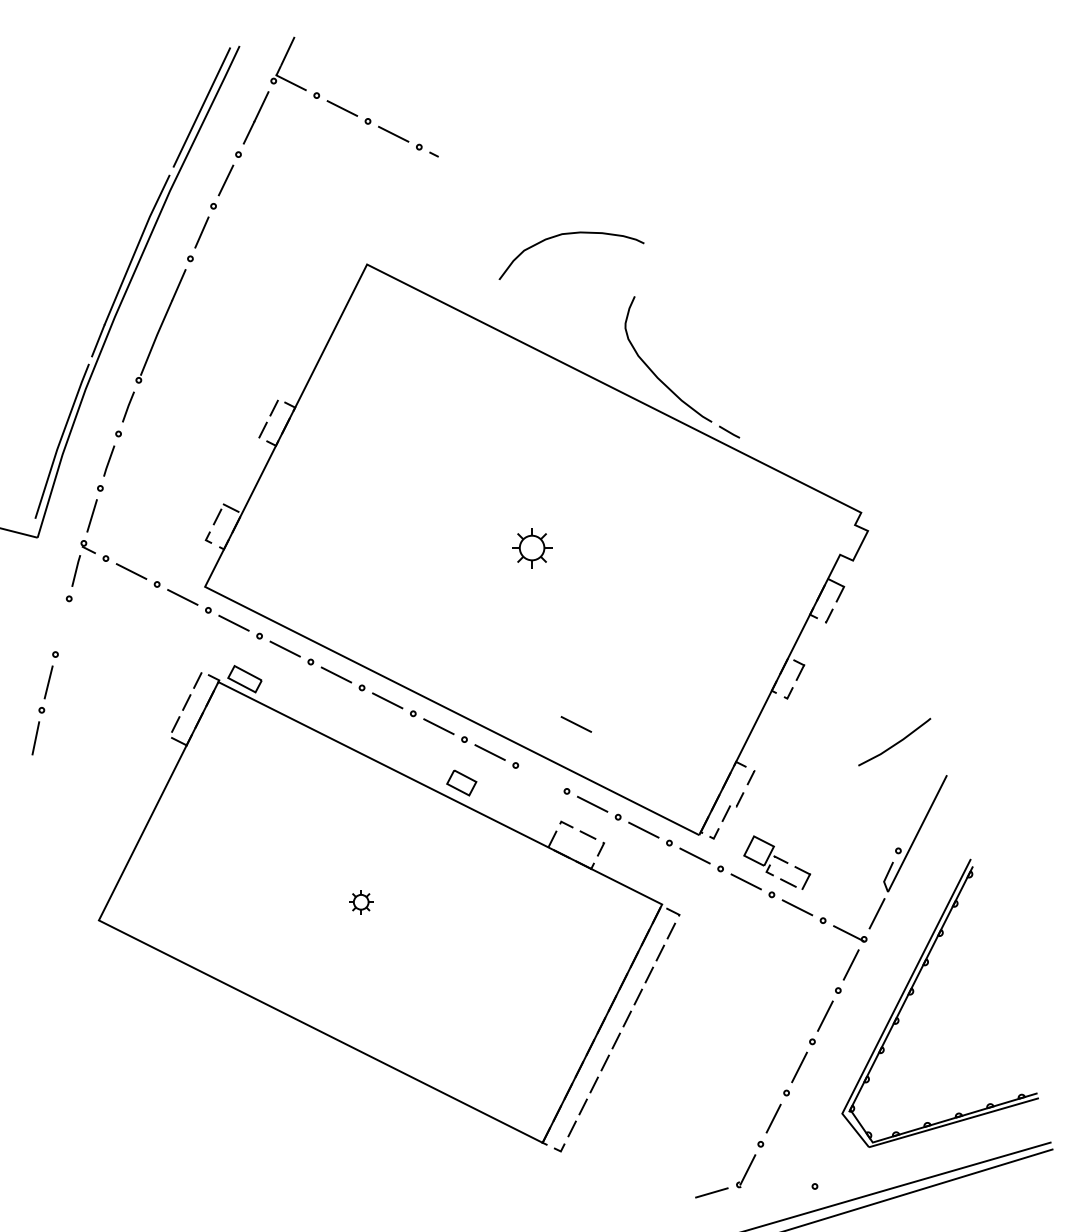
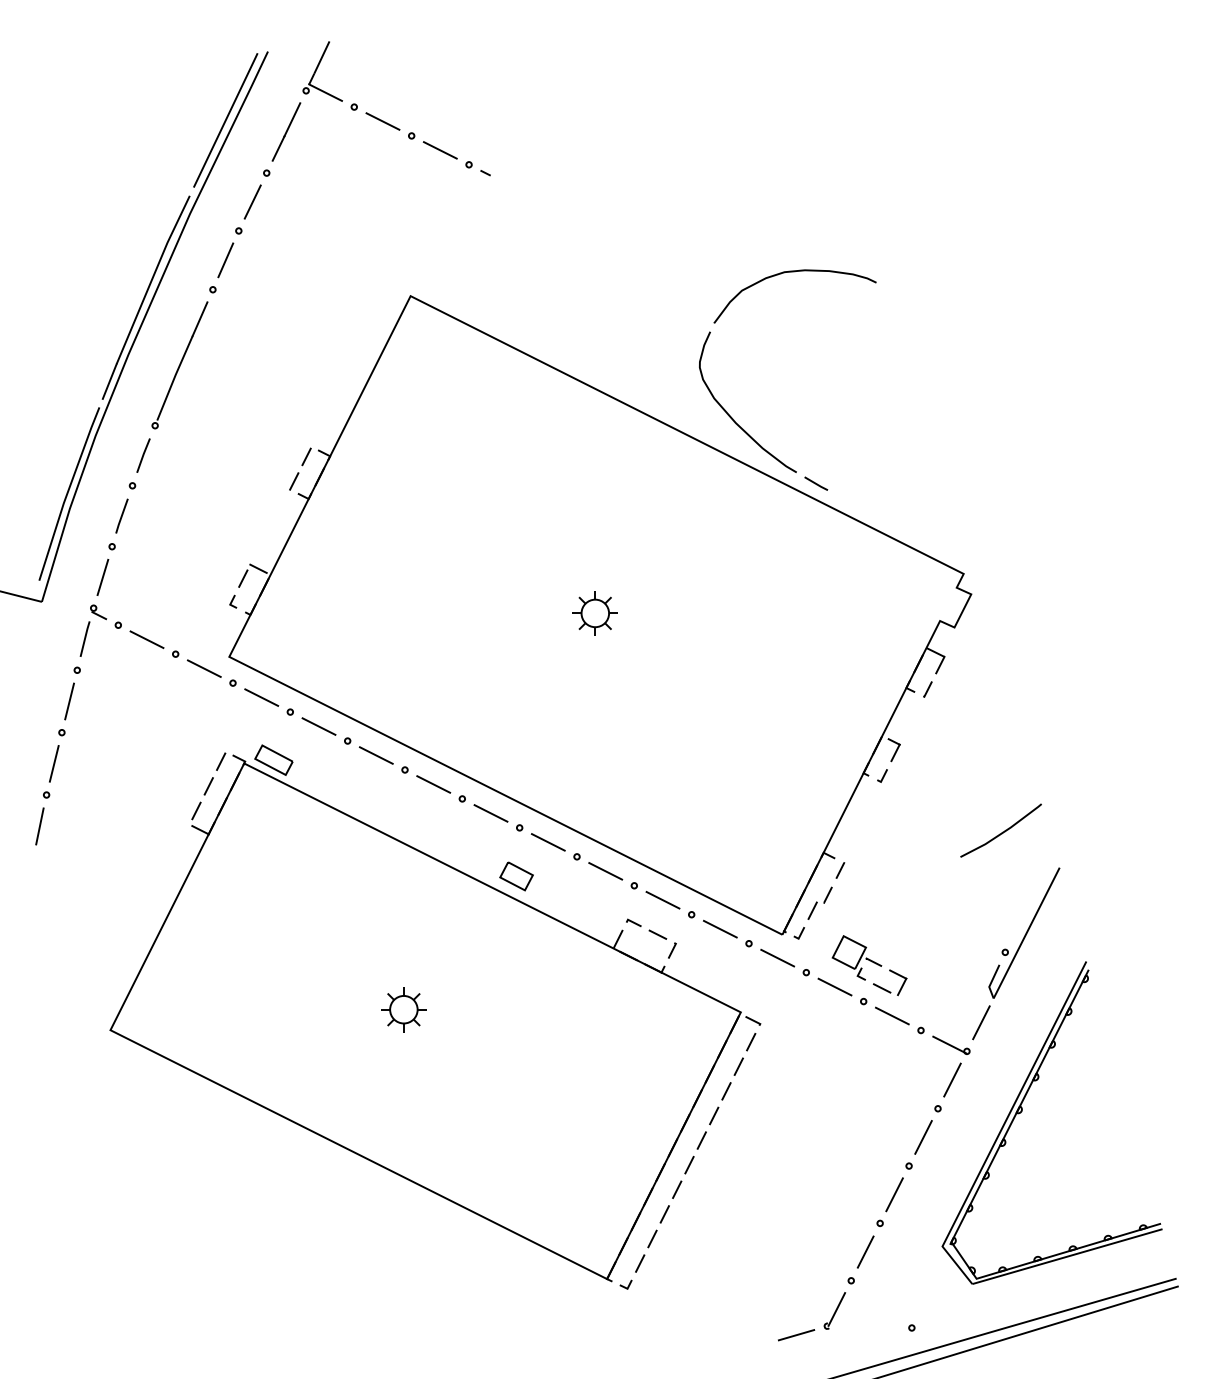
curve: (571, 234) -> (794, 272), moved
line: (62, 626) -> (69, 701), added
line: (576, 724) -> (605, 871), moved
part: (361, 902) -> (404, 1010), size x1.67

